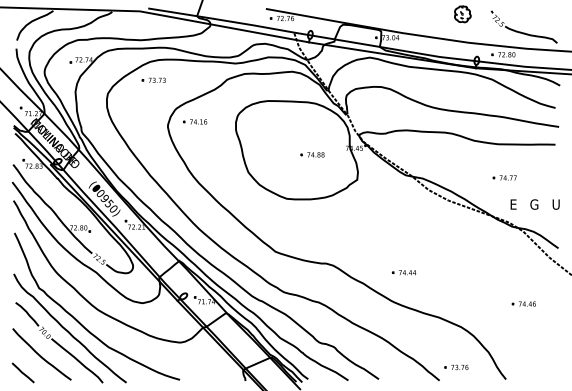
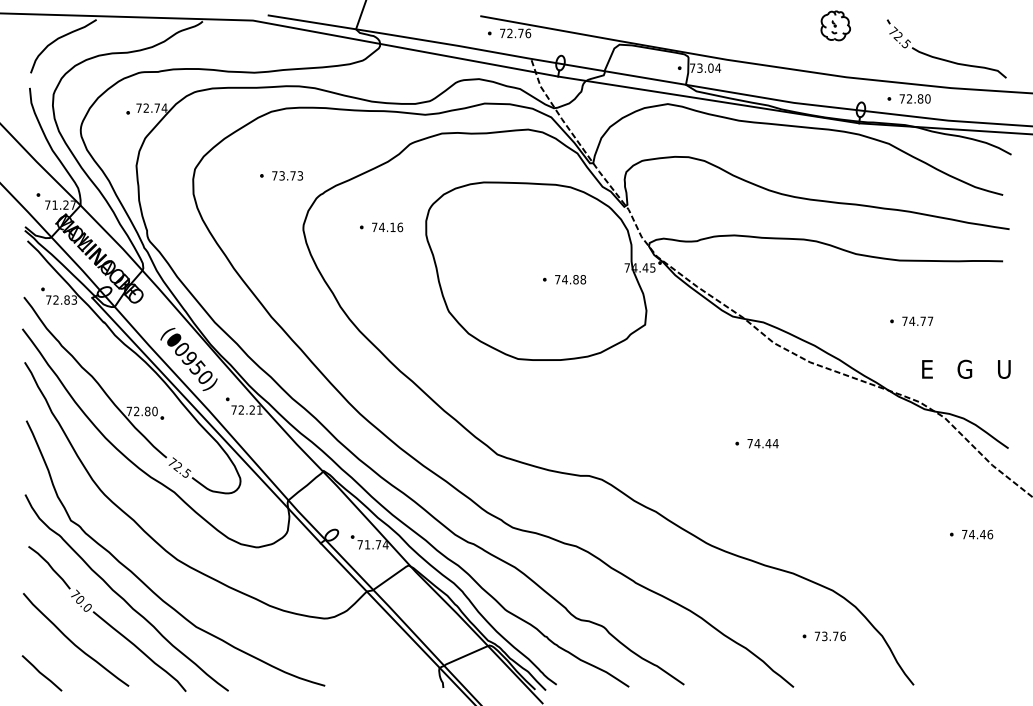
part: (153, 79) -> (280, 174), moved
part: (195, 121) -> (381, 226), moved
part: (403, 272) -> (755, 443), moved
part: (523, 303) -> (970, 533), moved
part: (456, 367) -> (824, 636), moved

